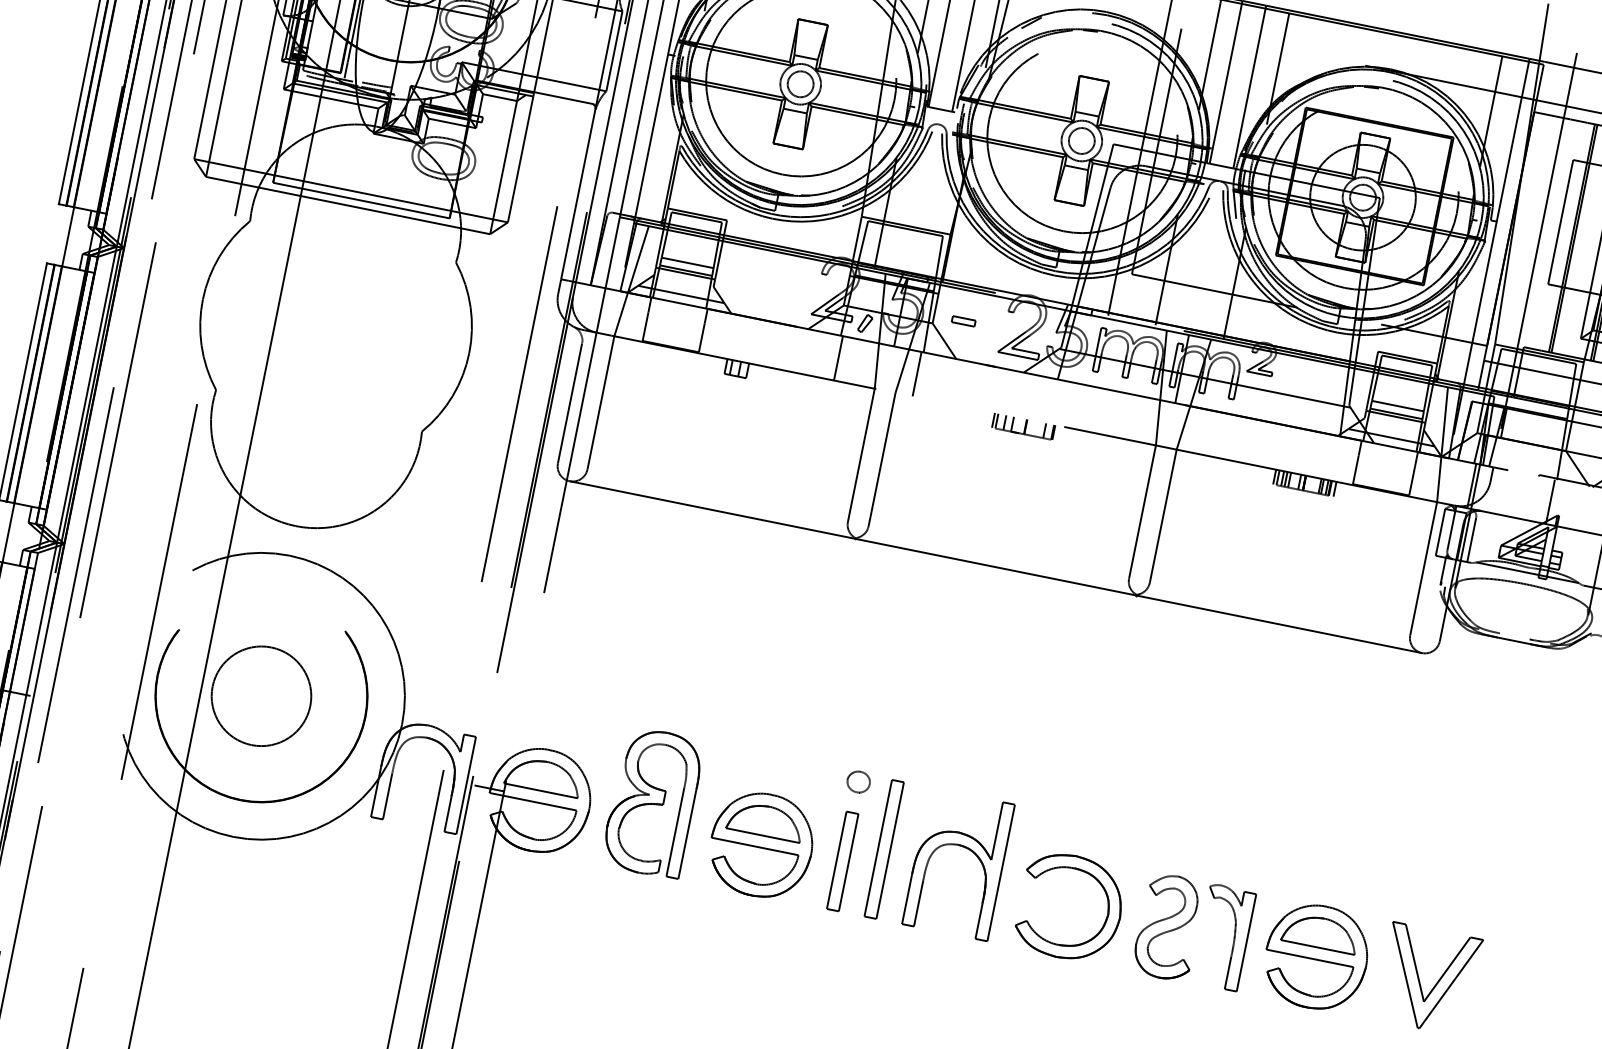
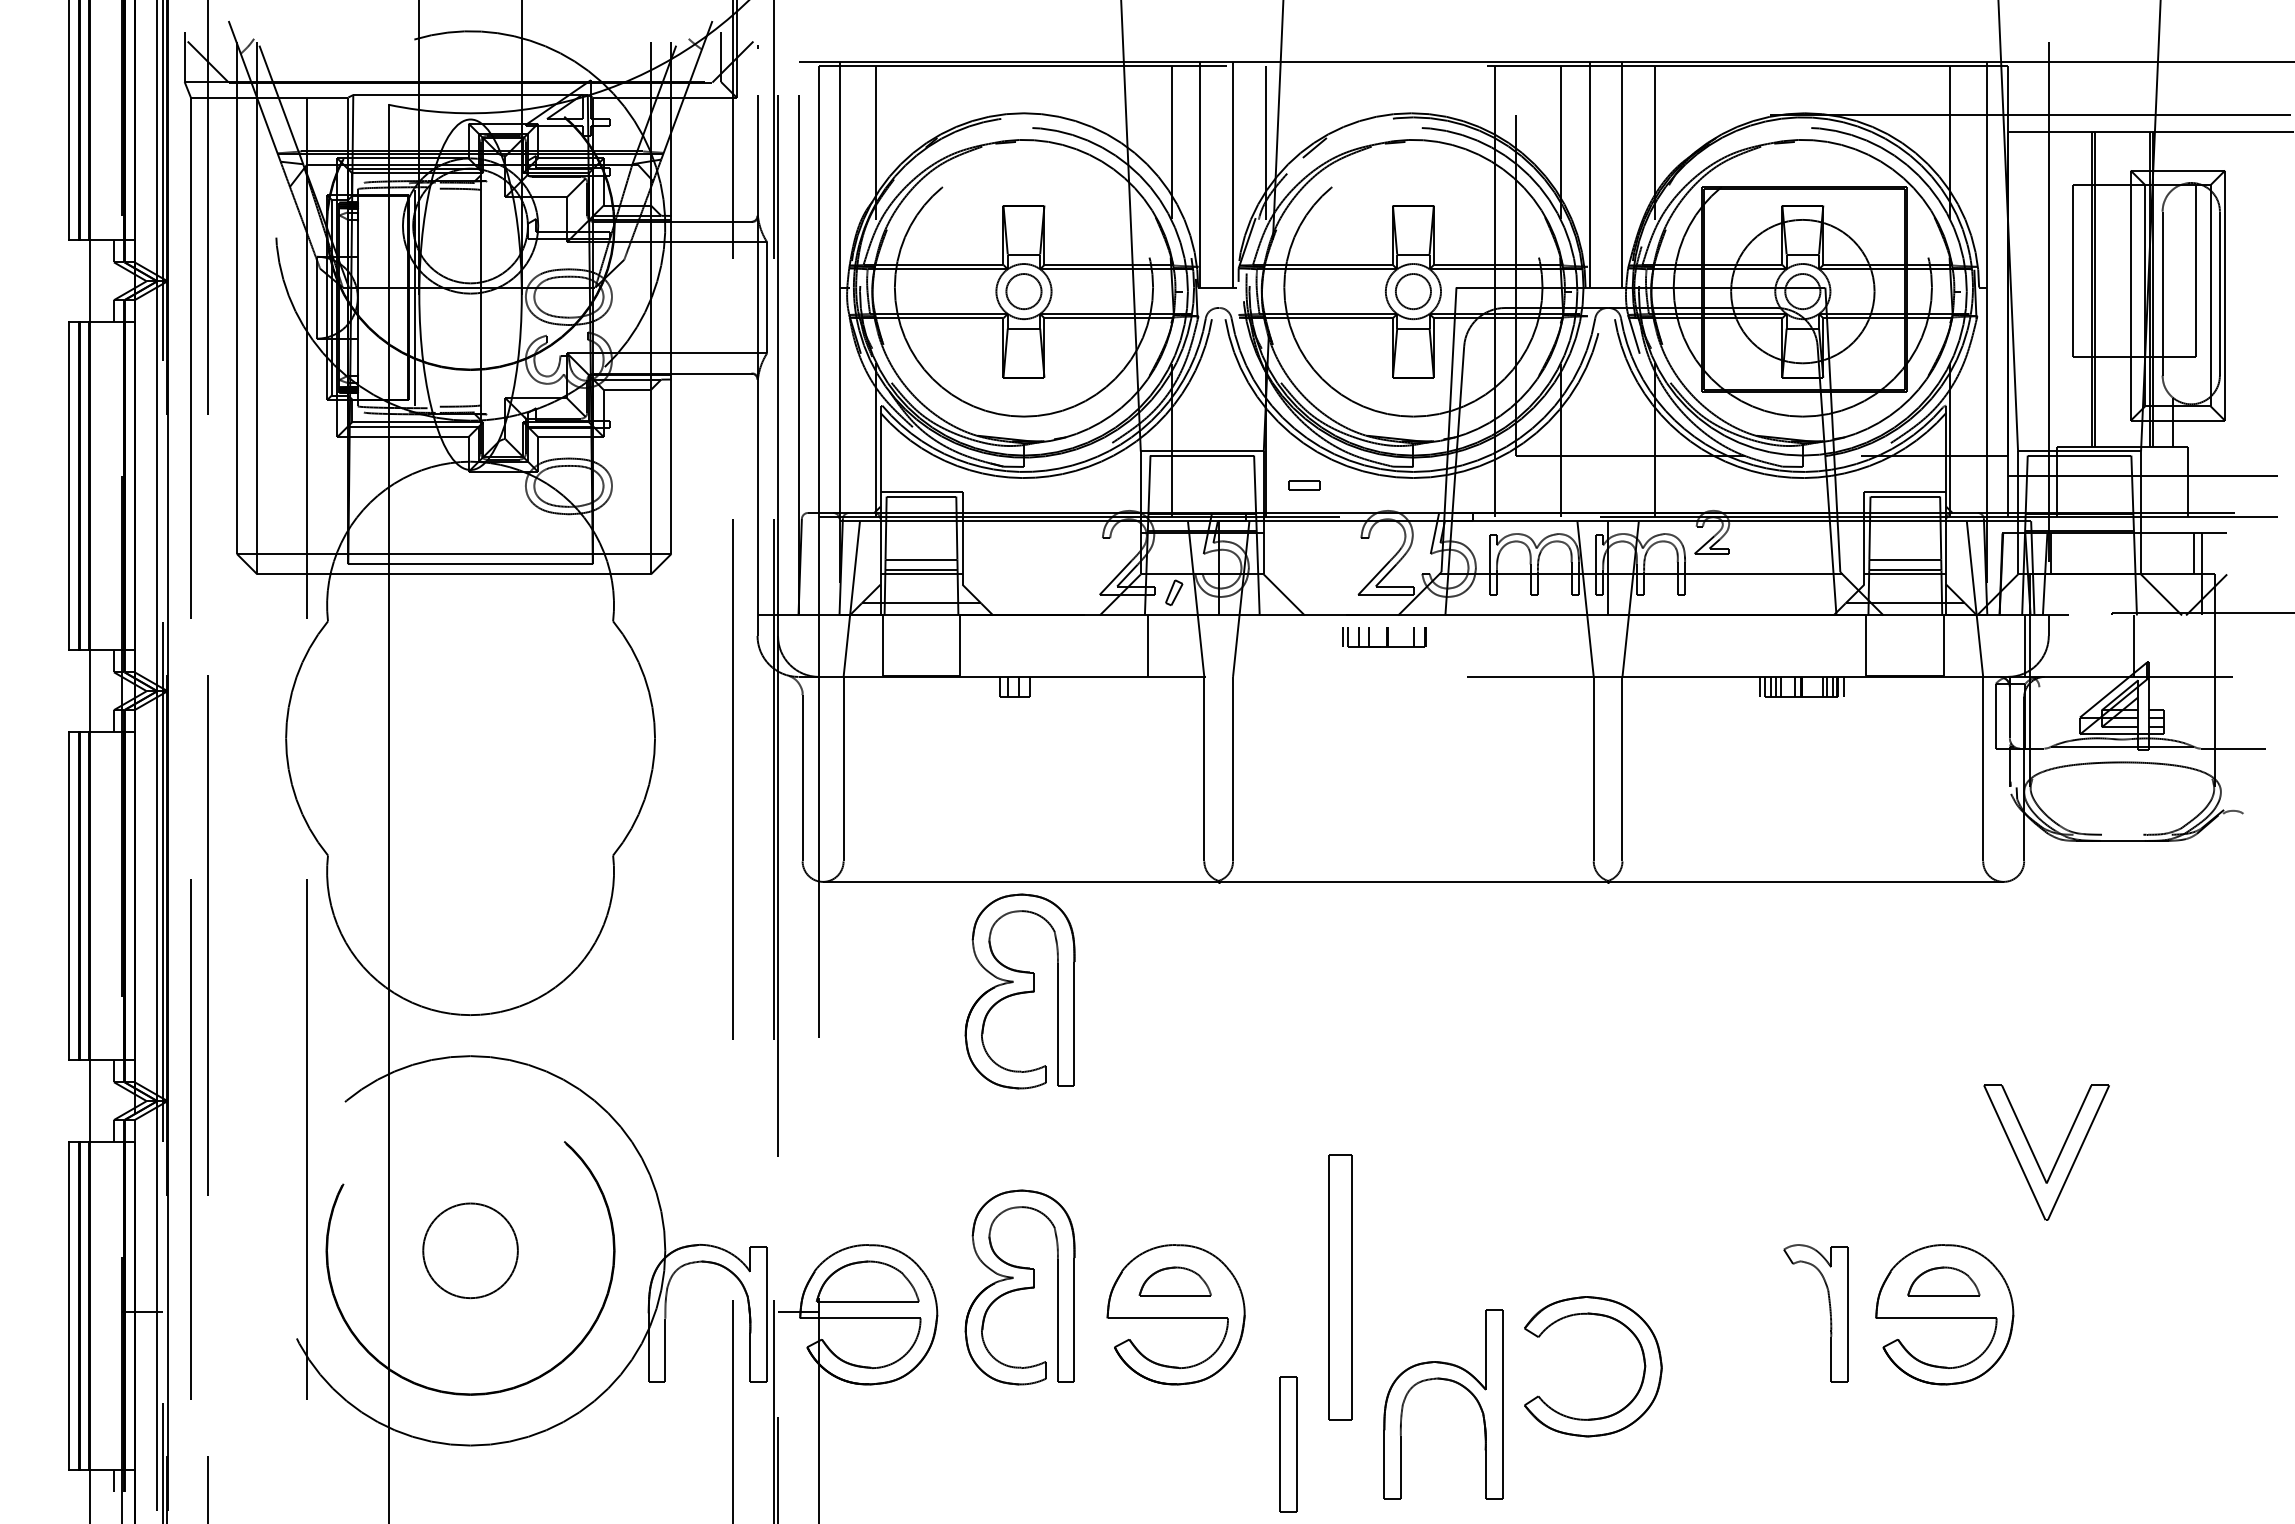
part: (963, 321) -> (1304, 485), moved
line: (917, 373) -> (1256, 645), removed
part: (1023, 426) -> (1384, 637), moved
line: (1471, 539) -> (2039, 717), removed
part: (695, 588) -> (1019, 991), added
circle: (261, 696) -> (470, 1250), size x0.7
part: (858, 781) -> (1288, 1204), removed
part: (765, 821) -> (1175, 1281), size x0.7
part: (966, 848) -> (1449, 1381), moved
part: (884, 849) -> (1340, 1287), size x1.4
part: (842, 861) -> (1288, 1444), moved
part: (1104, 920) -> (1642, 1375), moved
part: (1168, 926) -> (1739, 1314), removed
part: (1320, 932) -> (1943, 1281), size x0.7
part: (1420, 982) -> (2036, 1158), moved

